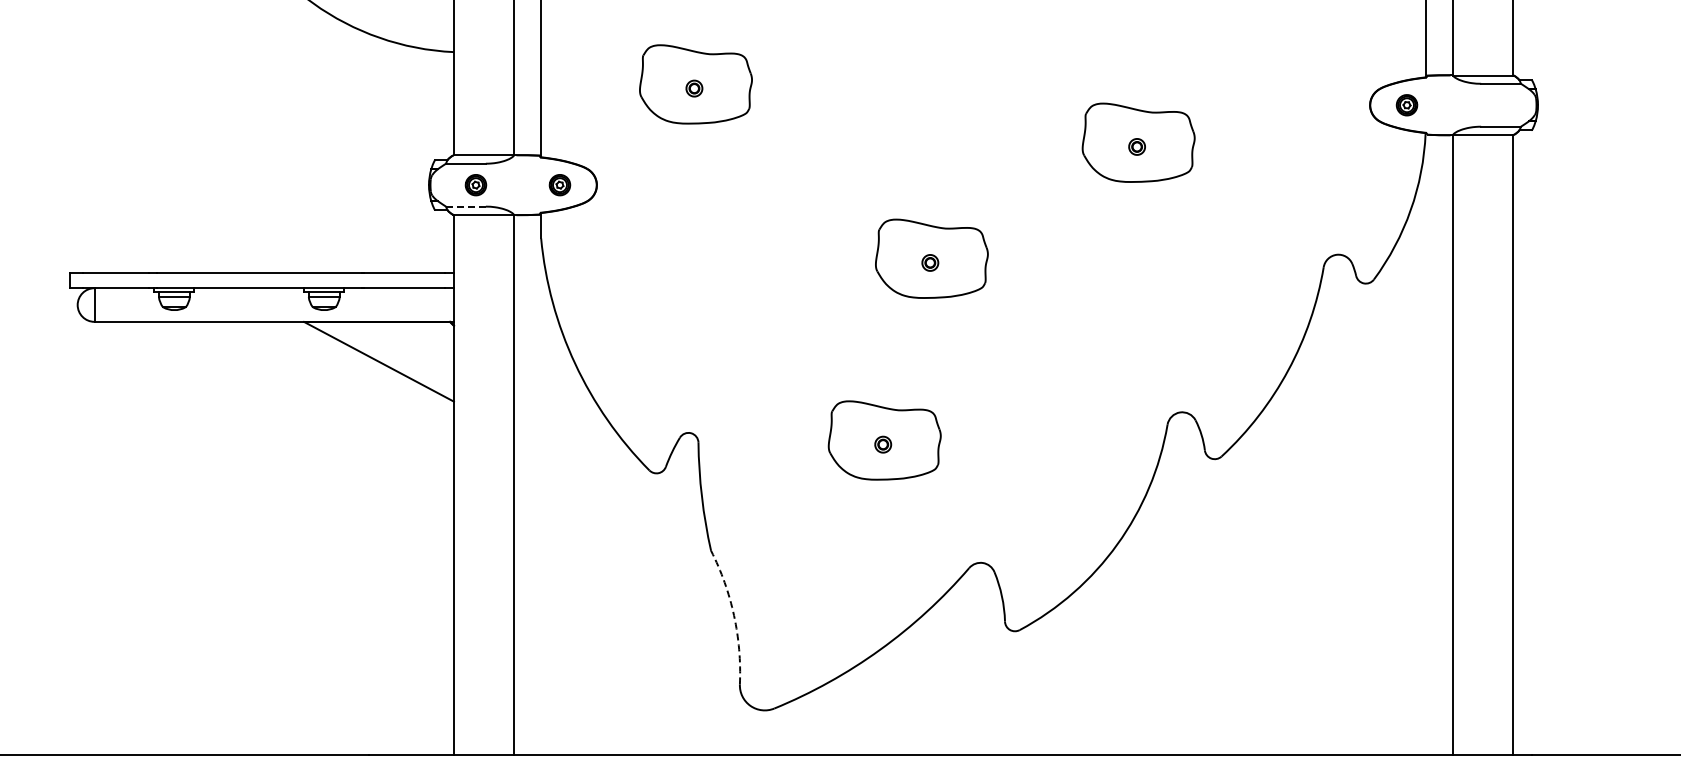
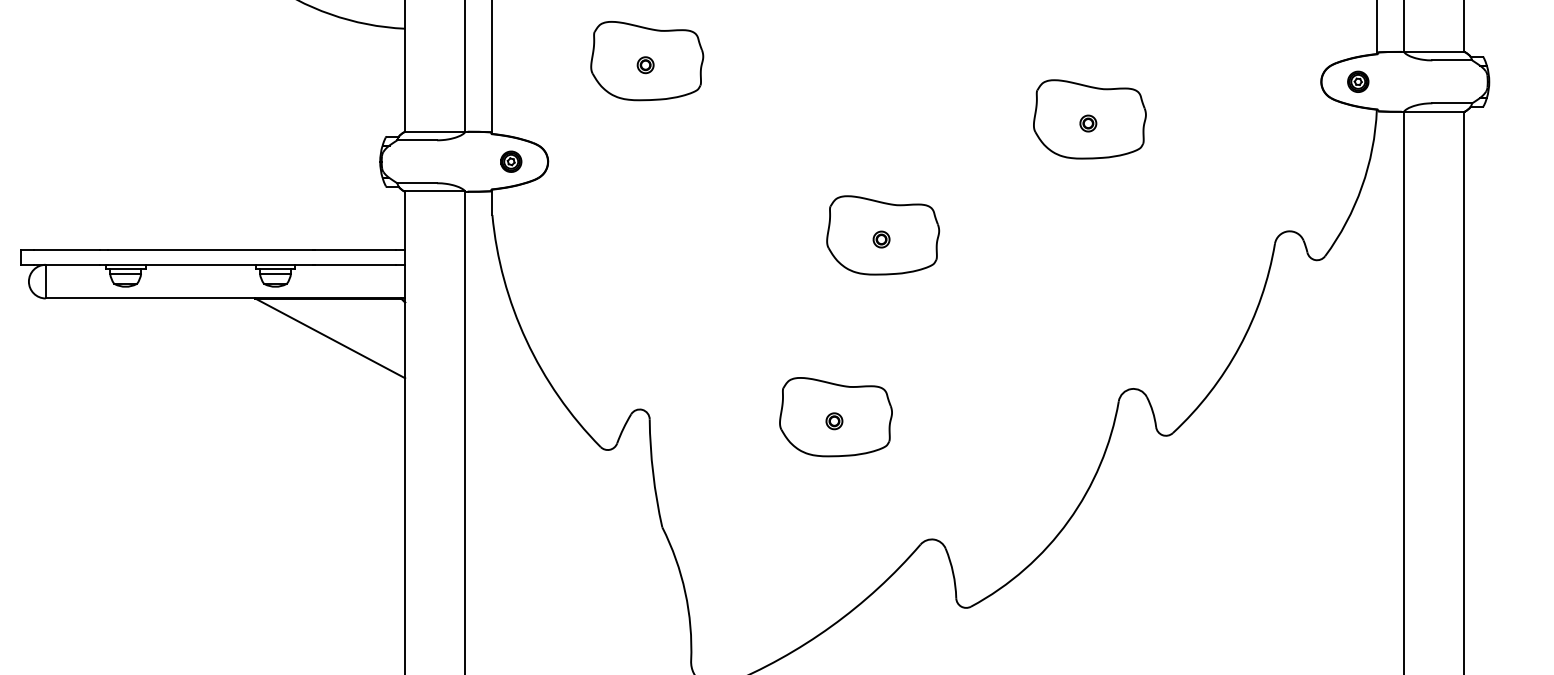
part: (475, 185) -> (426, 162), removed
line: (465, 206) -> (416, 183), dashed -> solid
arc: (734, 615) -> (685, 592), dashed -> solid

